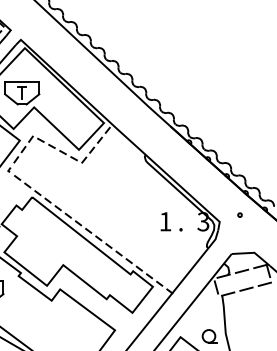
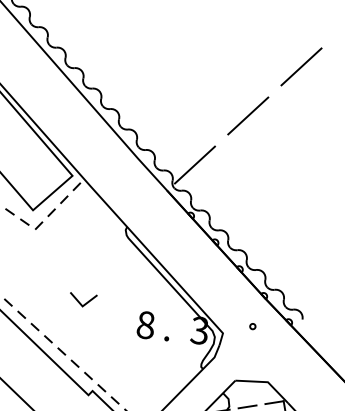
line: (255, 30) -> (301, 65), added
line: (221, 68) -> (247, 115), added
line: (187, 106) -> (193, 164), added
line: (117, 209) -> (79, 300), added
text: (165, 221) -> (145, 324), 1 -> 8

